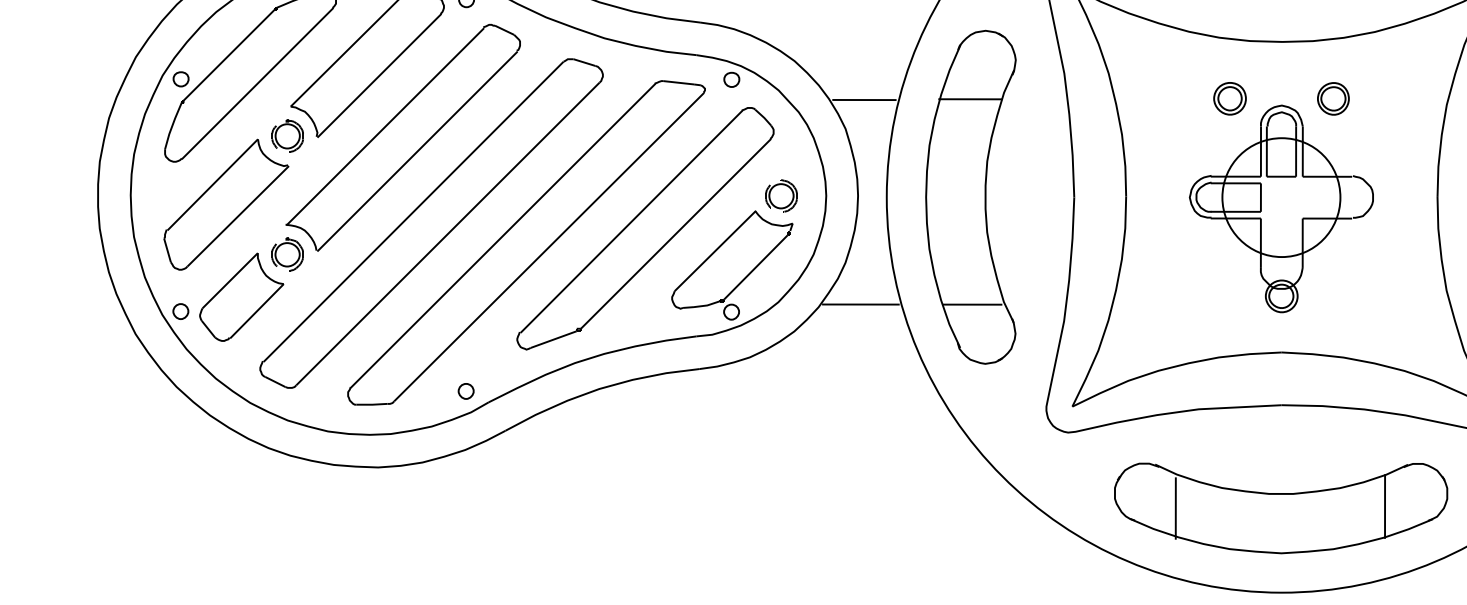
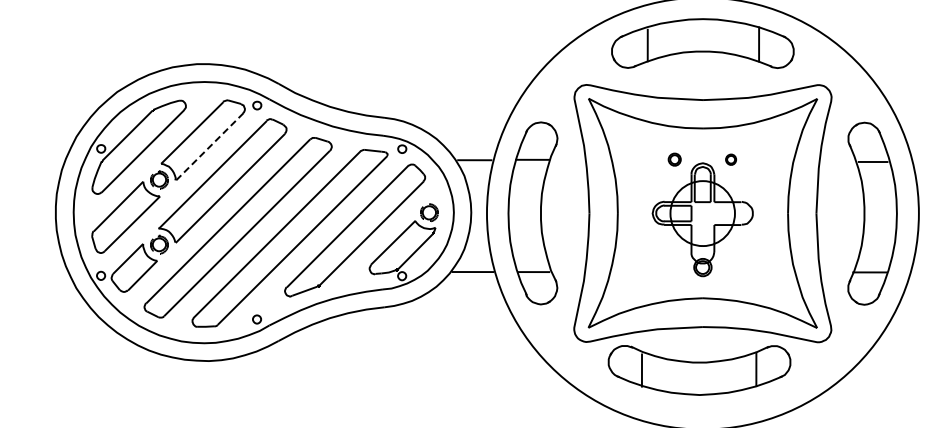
line: (379, 74) -> (209, 146), solid -> dashed
part: (1229, 98) -> (674, 159), size x0.7
part: (1332, 98) -> (730, 159), size x0.6
part: (1281, 508) -> (699, 370), moved

